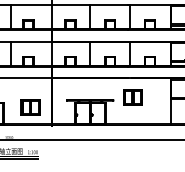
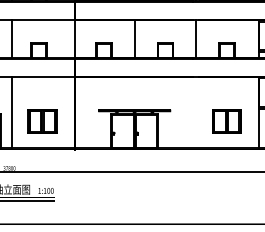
part: (132, 97) -> (226, 121), moved
line: (10, 101) -> (11, 112), added

